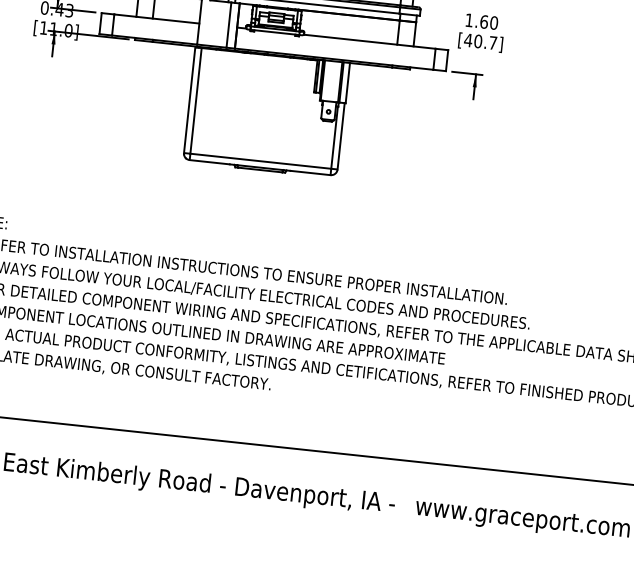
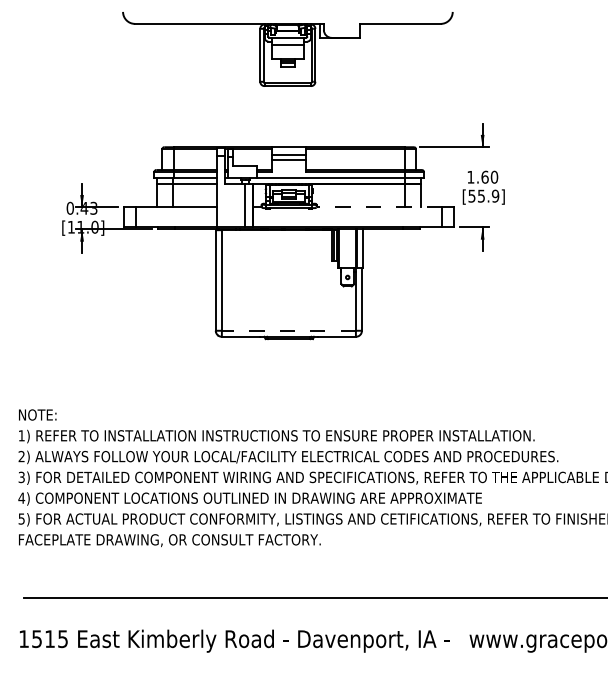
text: (480, 40) -> (483, 195), [40.7] -> [55.9]
line: (369, 41) -> (379, 207), solid -> dashed
line: (260, 160) -> (288, 330), solid -> dashed

